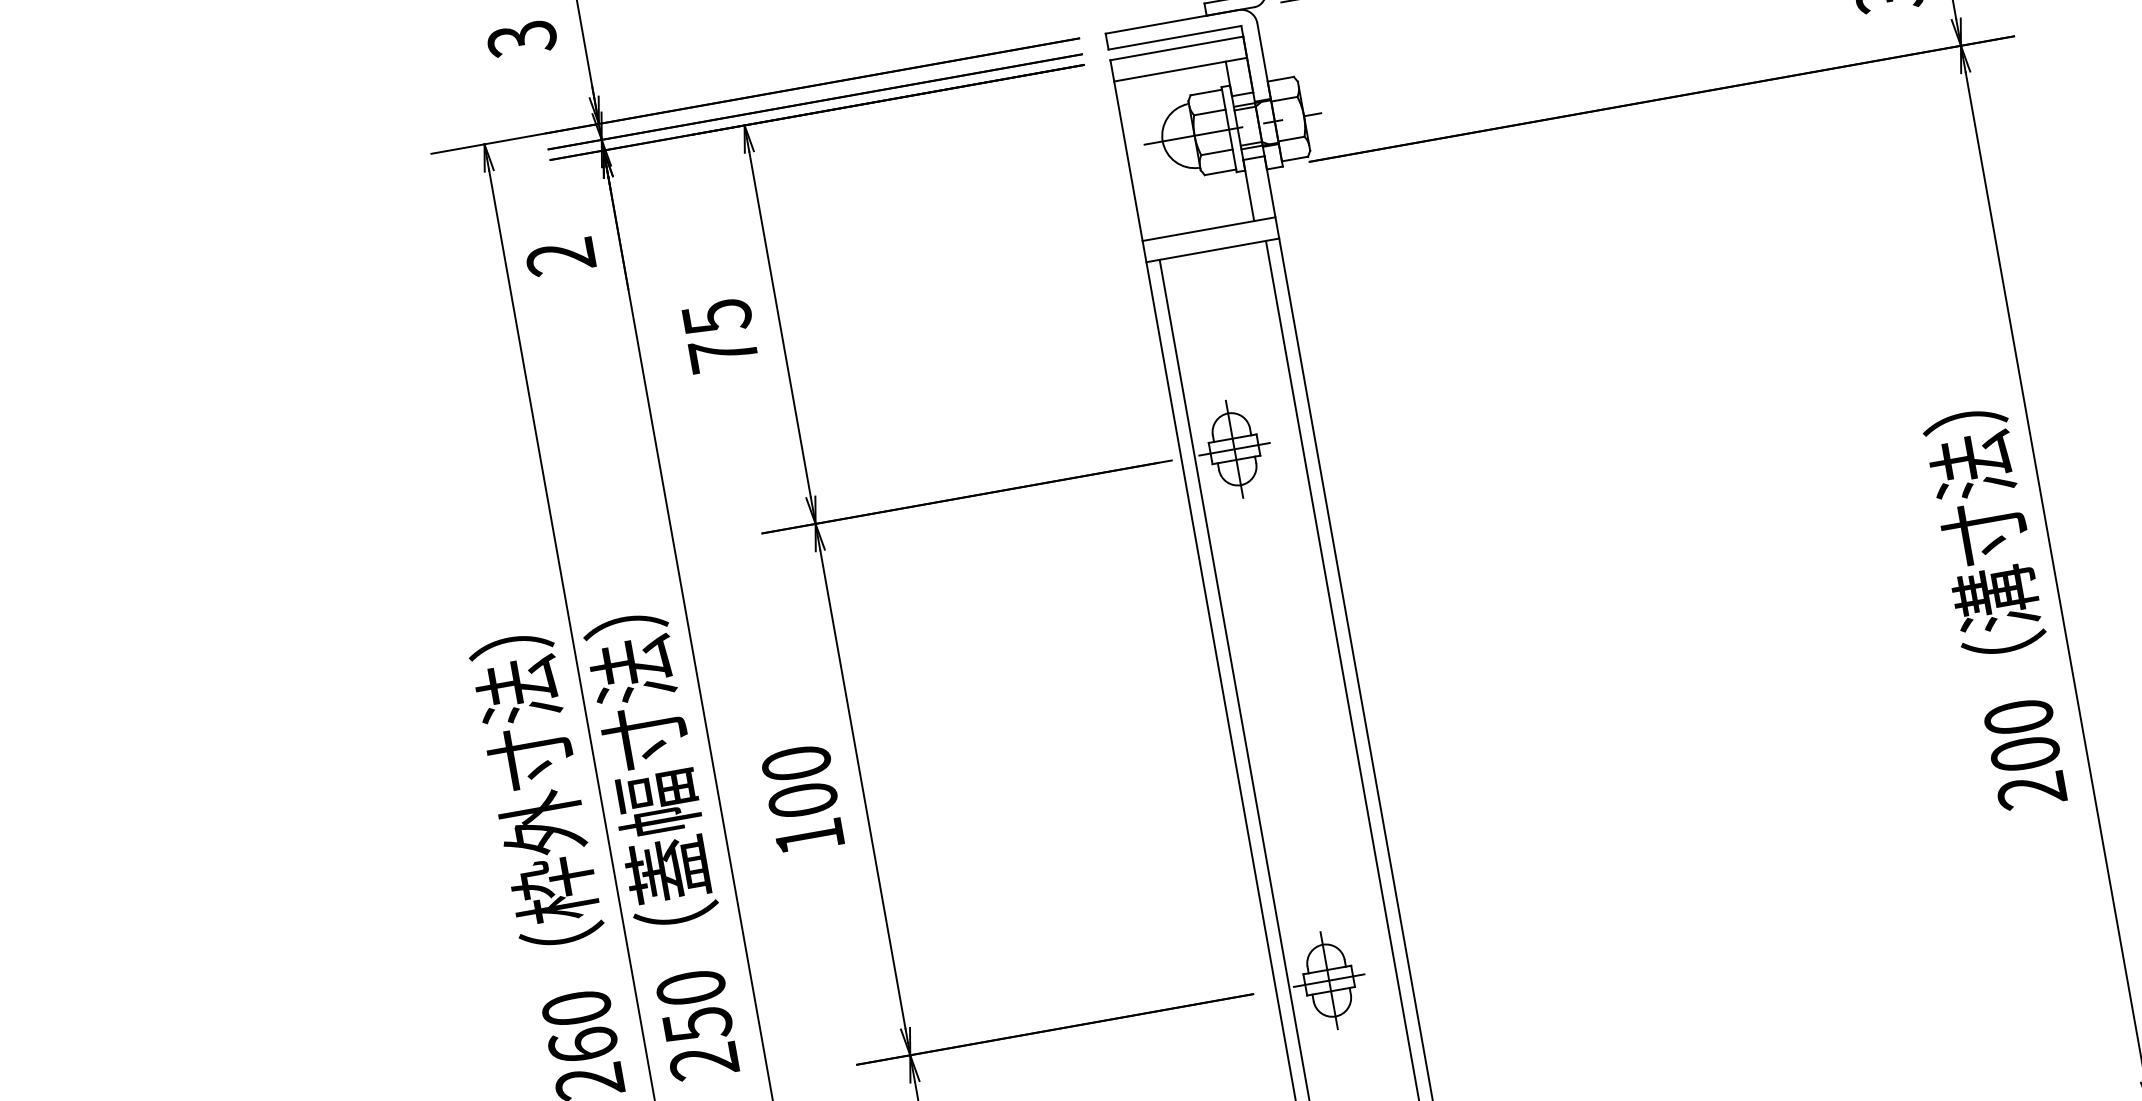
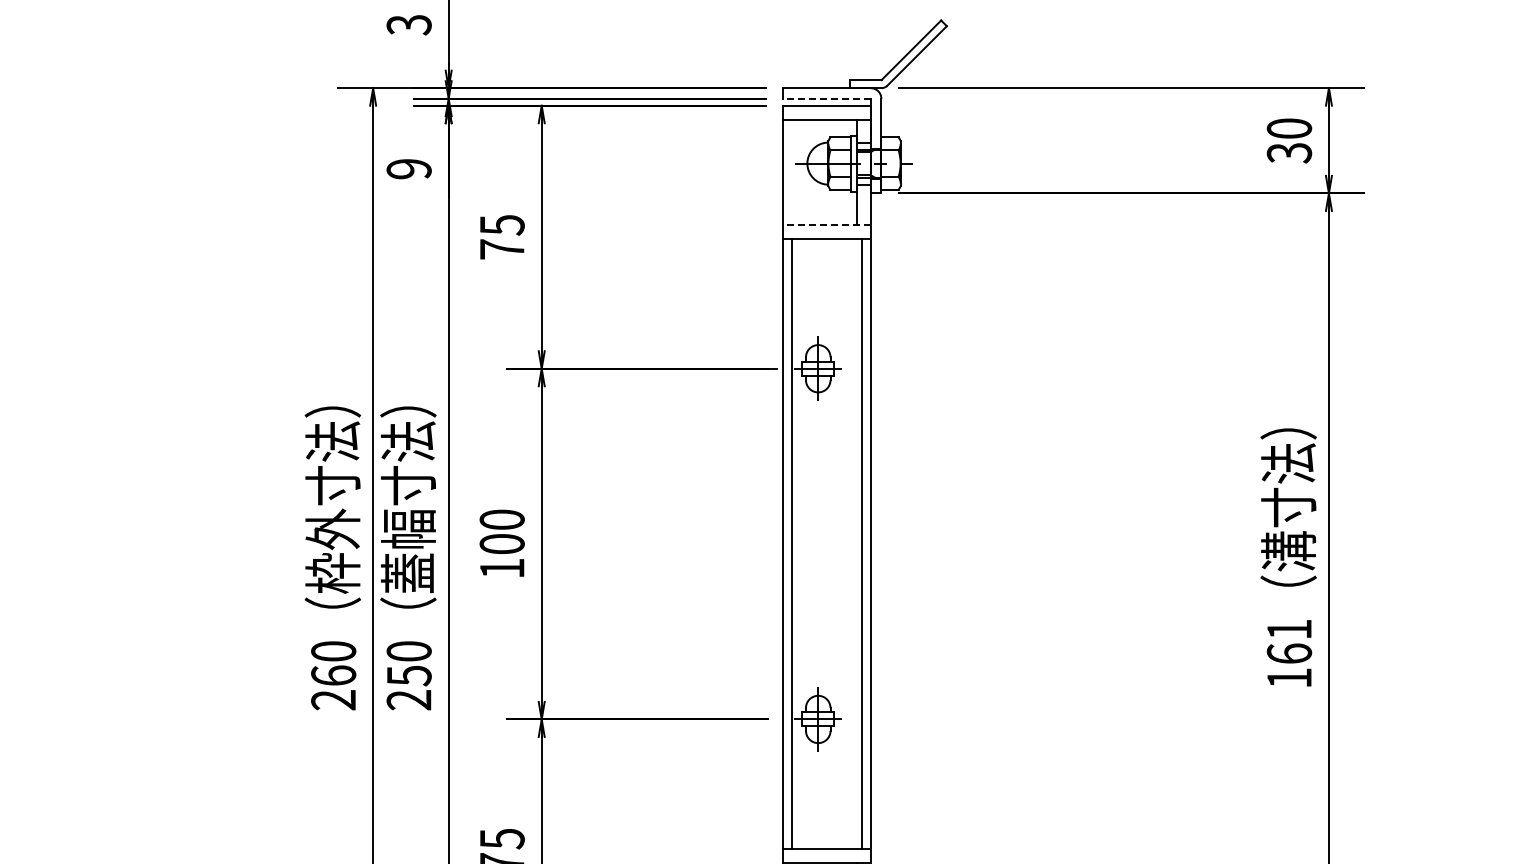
line: (1175, 37) -> (827, 98), solid -> dashed
line: (1209, 229) -> (827, 225), solid -> dashed
text: (561, 257) -> (409, 169), 2 -> 9
text: (2025, 753) -> (1289, 653), 200 -> 161

